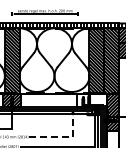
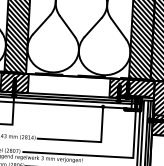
hatch: (91, 99) -> (131, 87), added
line: (64, 137) -> (88, 141), dashed -> solid

